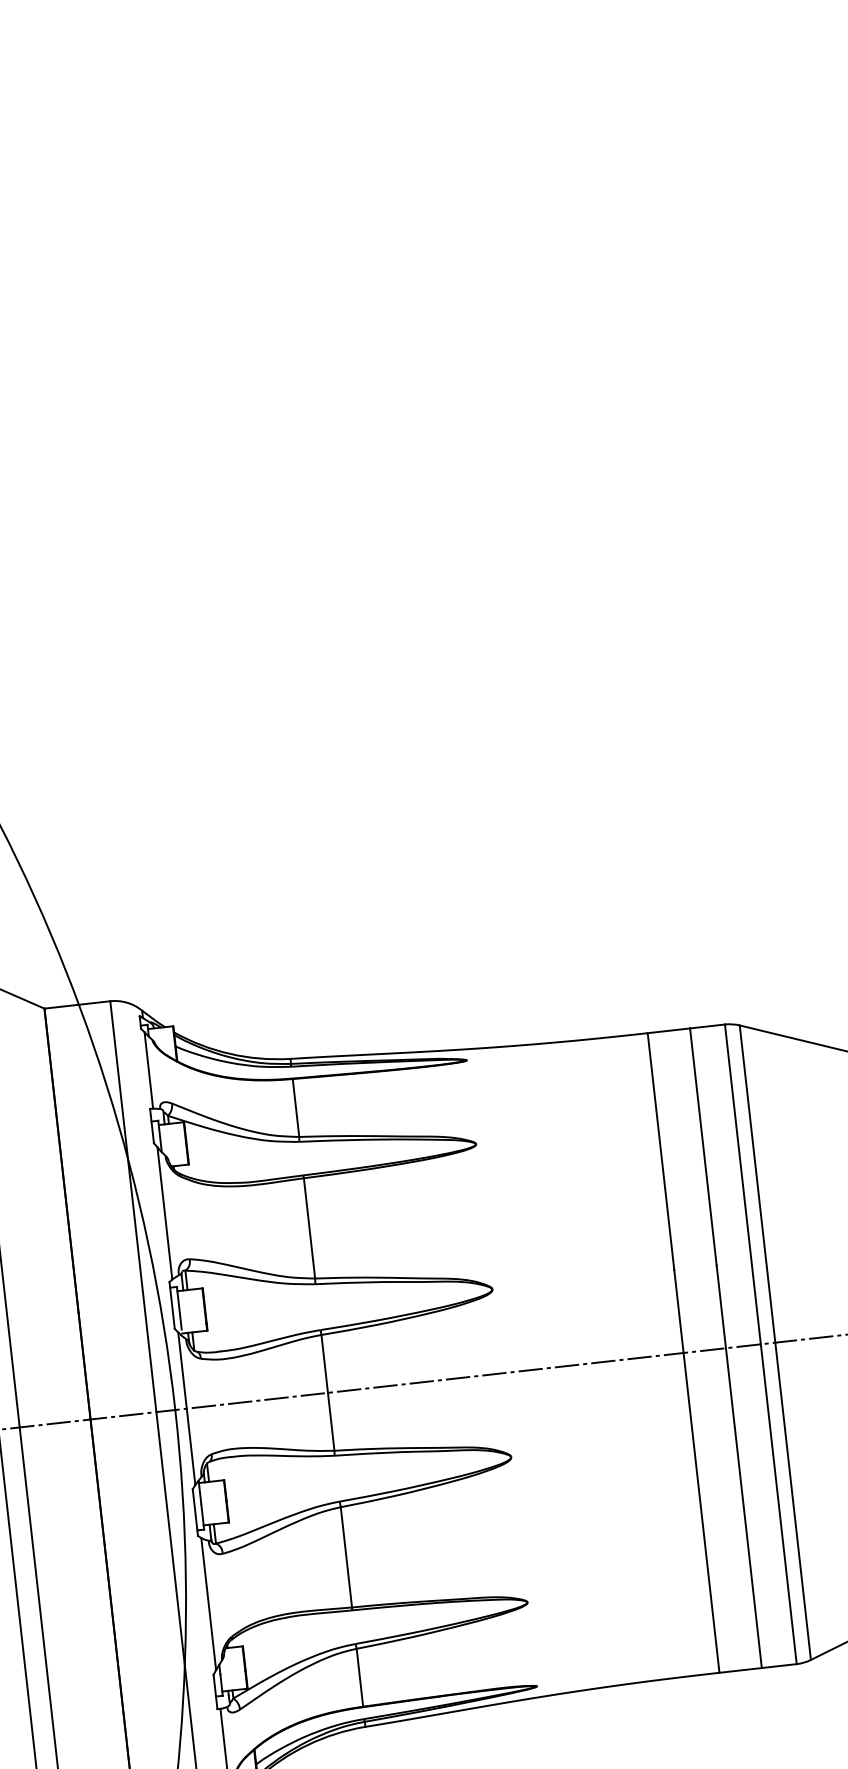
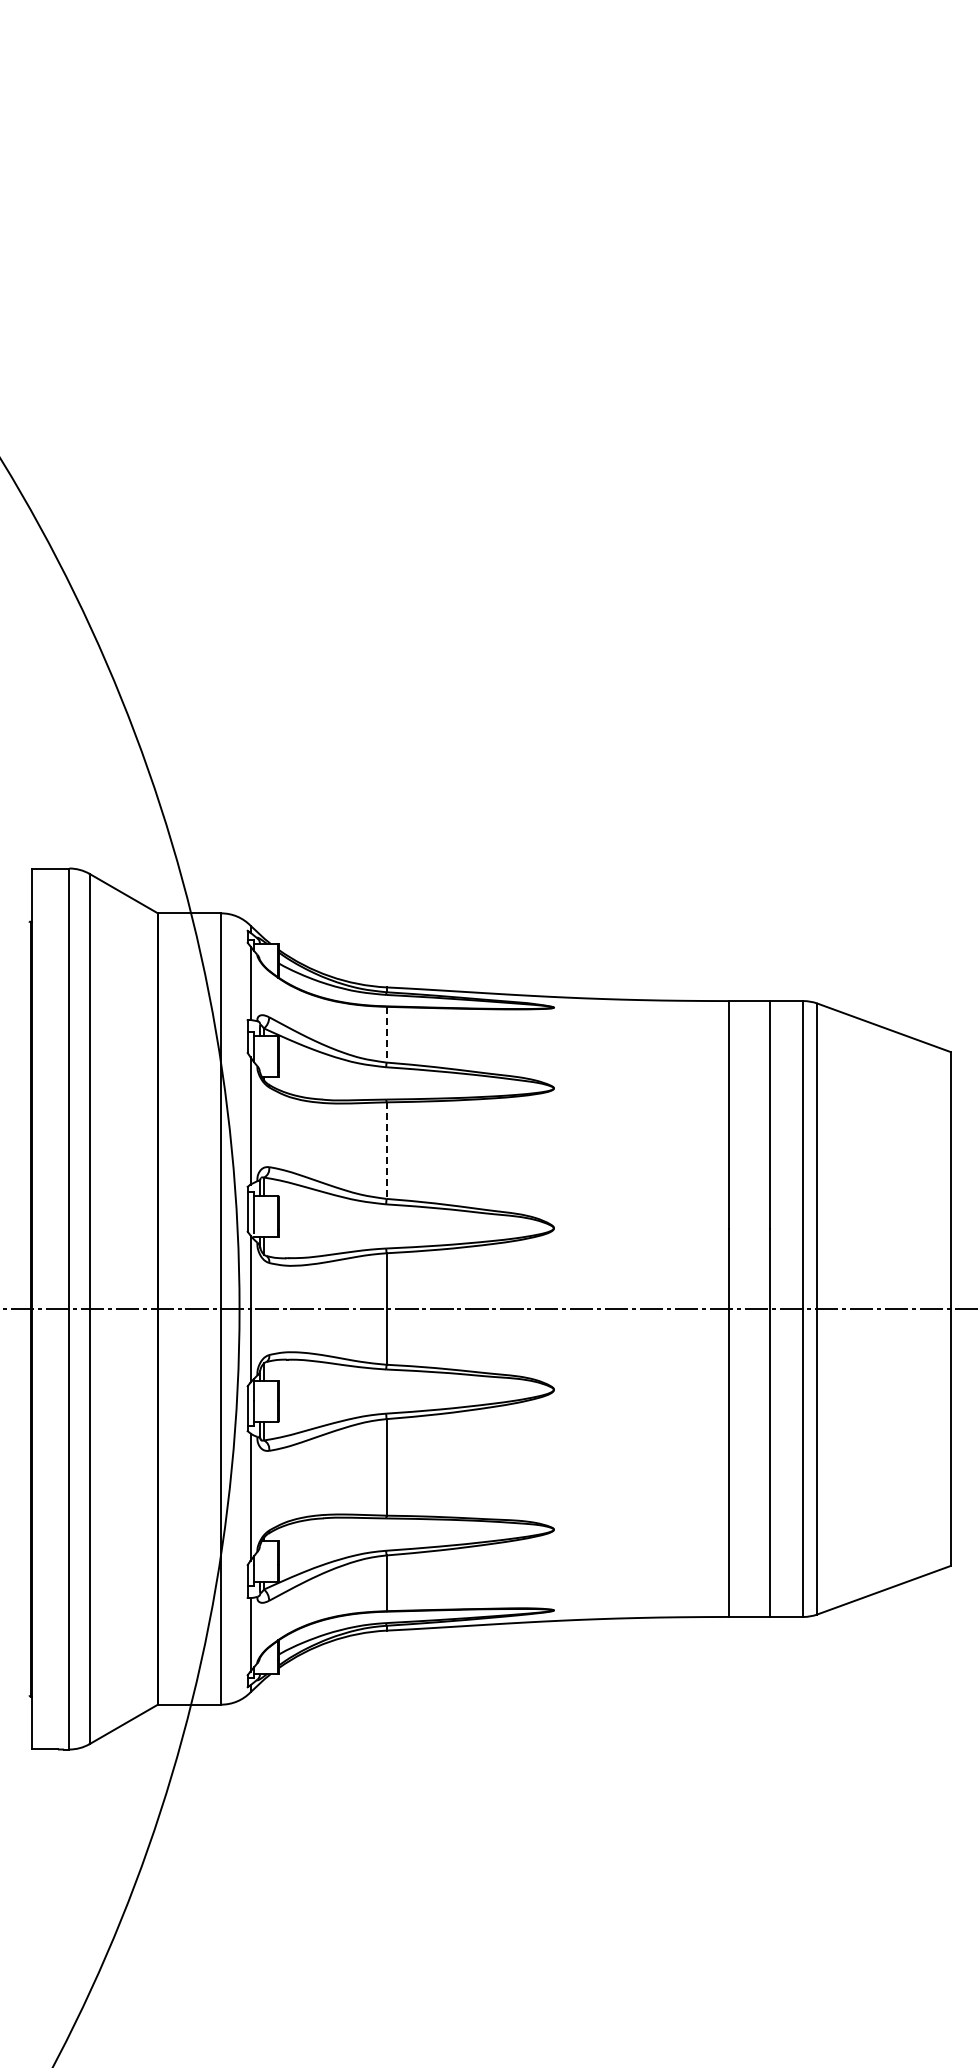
line: (295, 1107) -> (386, 1034), solid -> dashed
line: (309, 1229) -> (386, 1151), solid -> dashed

